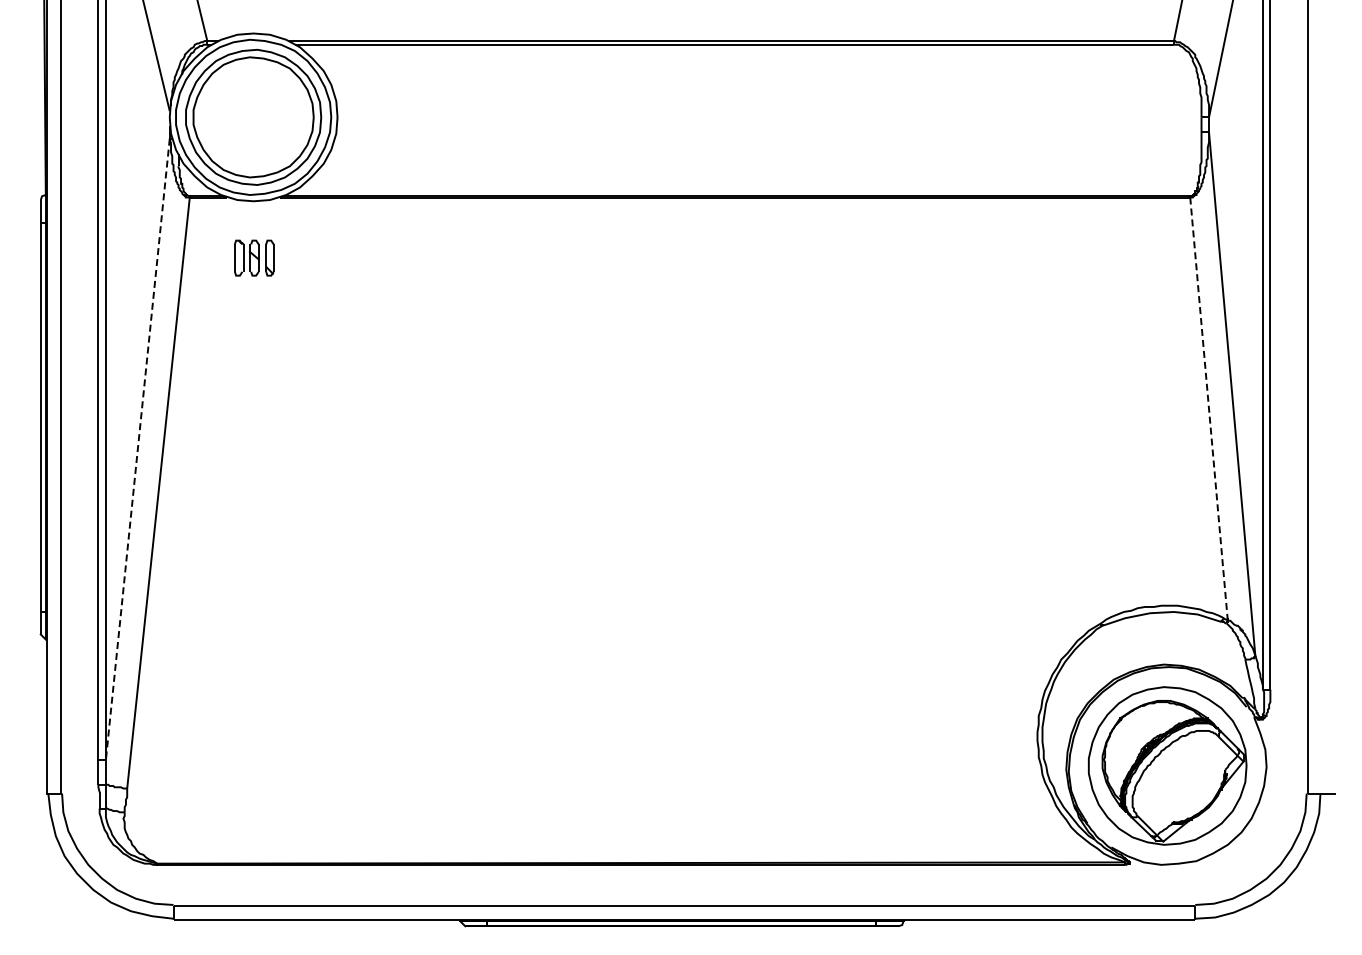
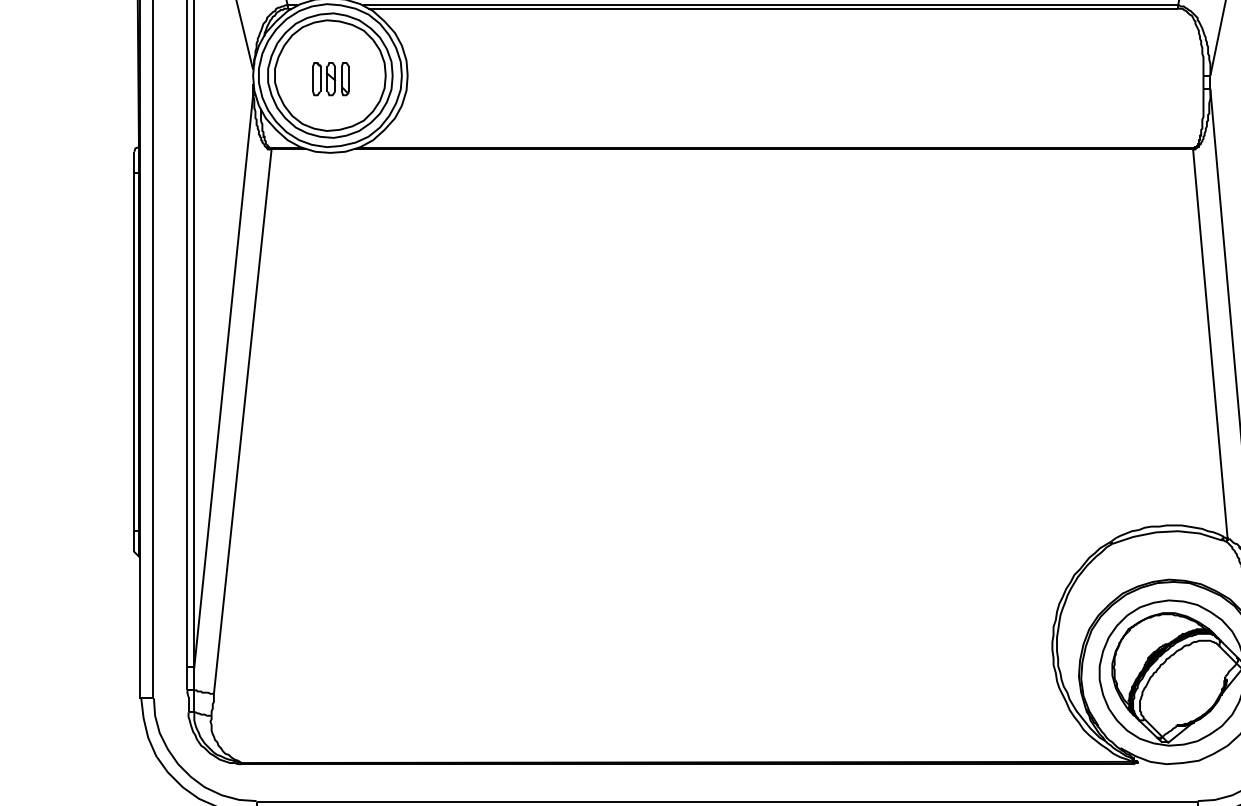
part: (254, 257) -> (331, 78), moved
line: (1209, 409) -> (1210, 344), dashed -> solid
line: (137, 449) -> (223, 381), dashed -> solid

